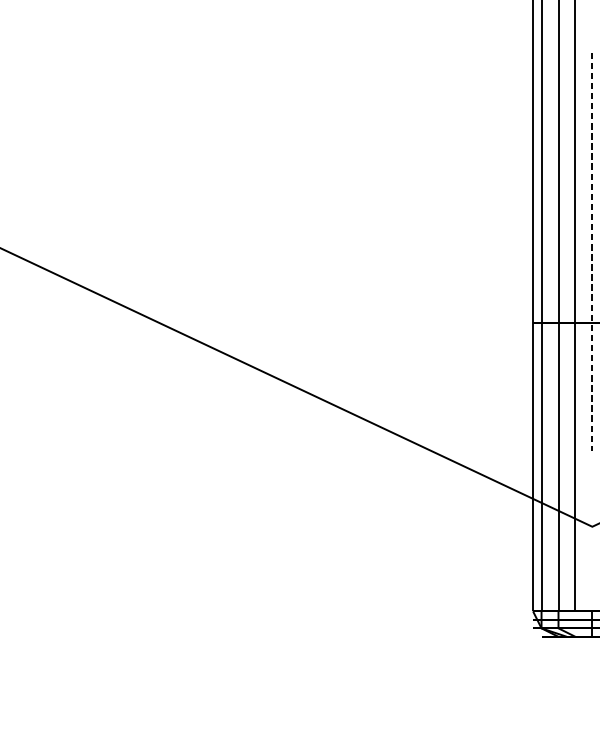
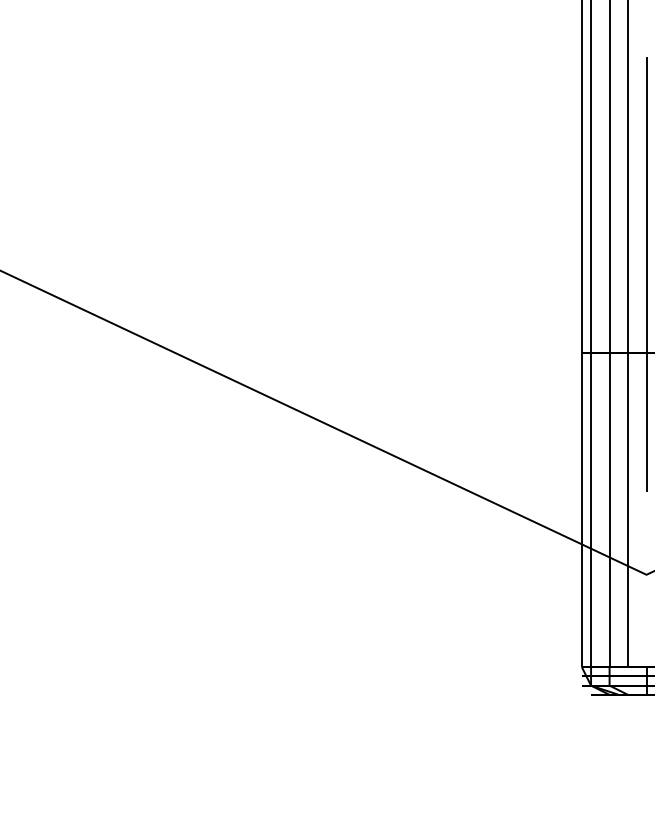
line: (592, 251) -> (646, 274), dashed -> solid

